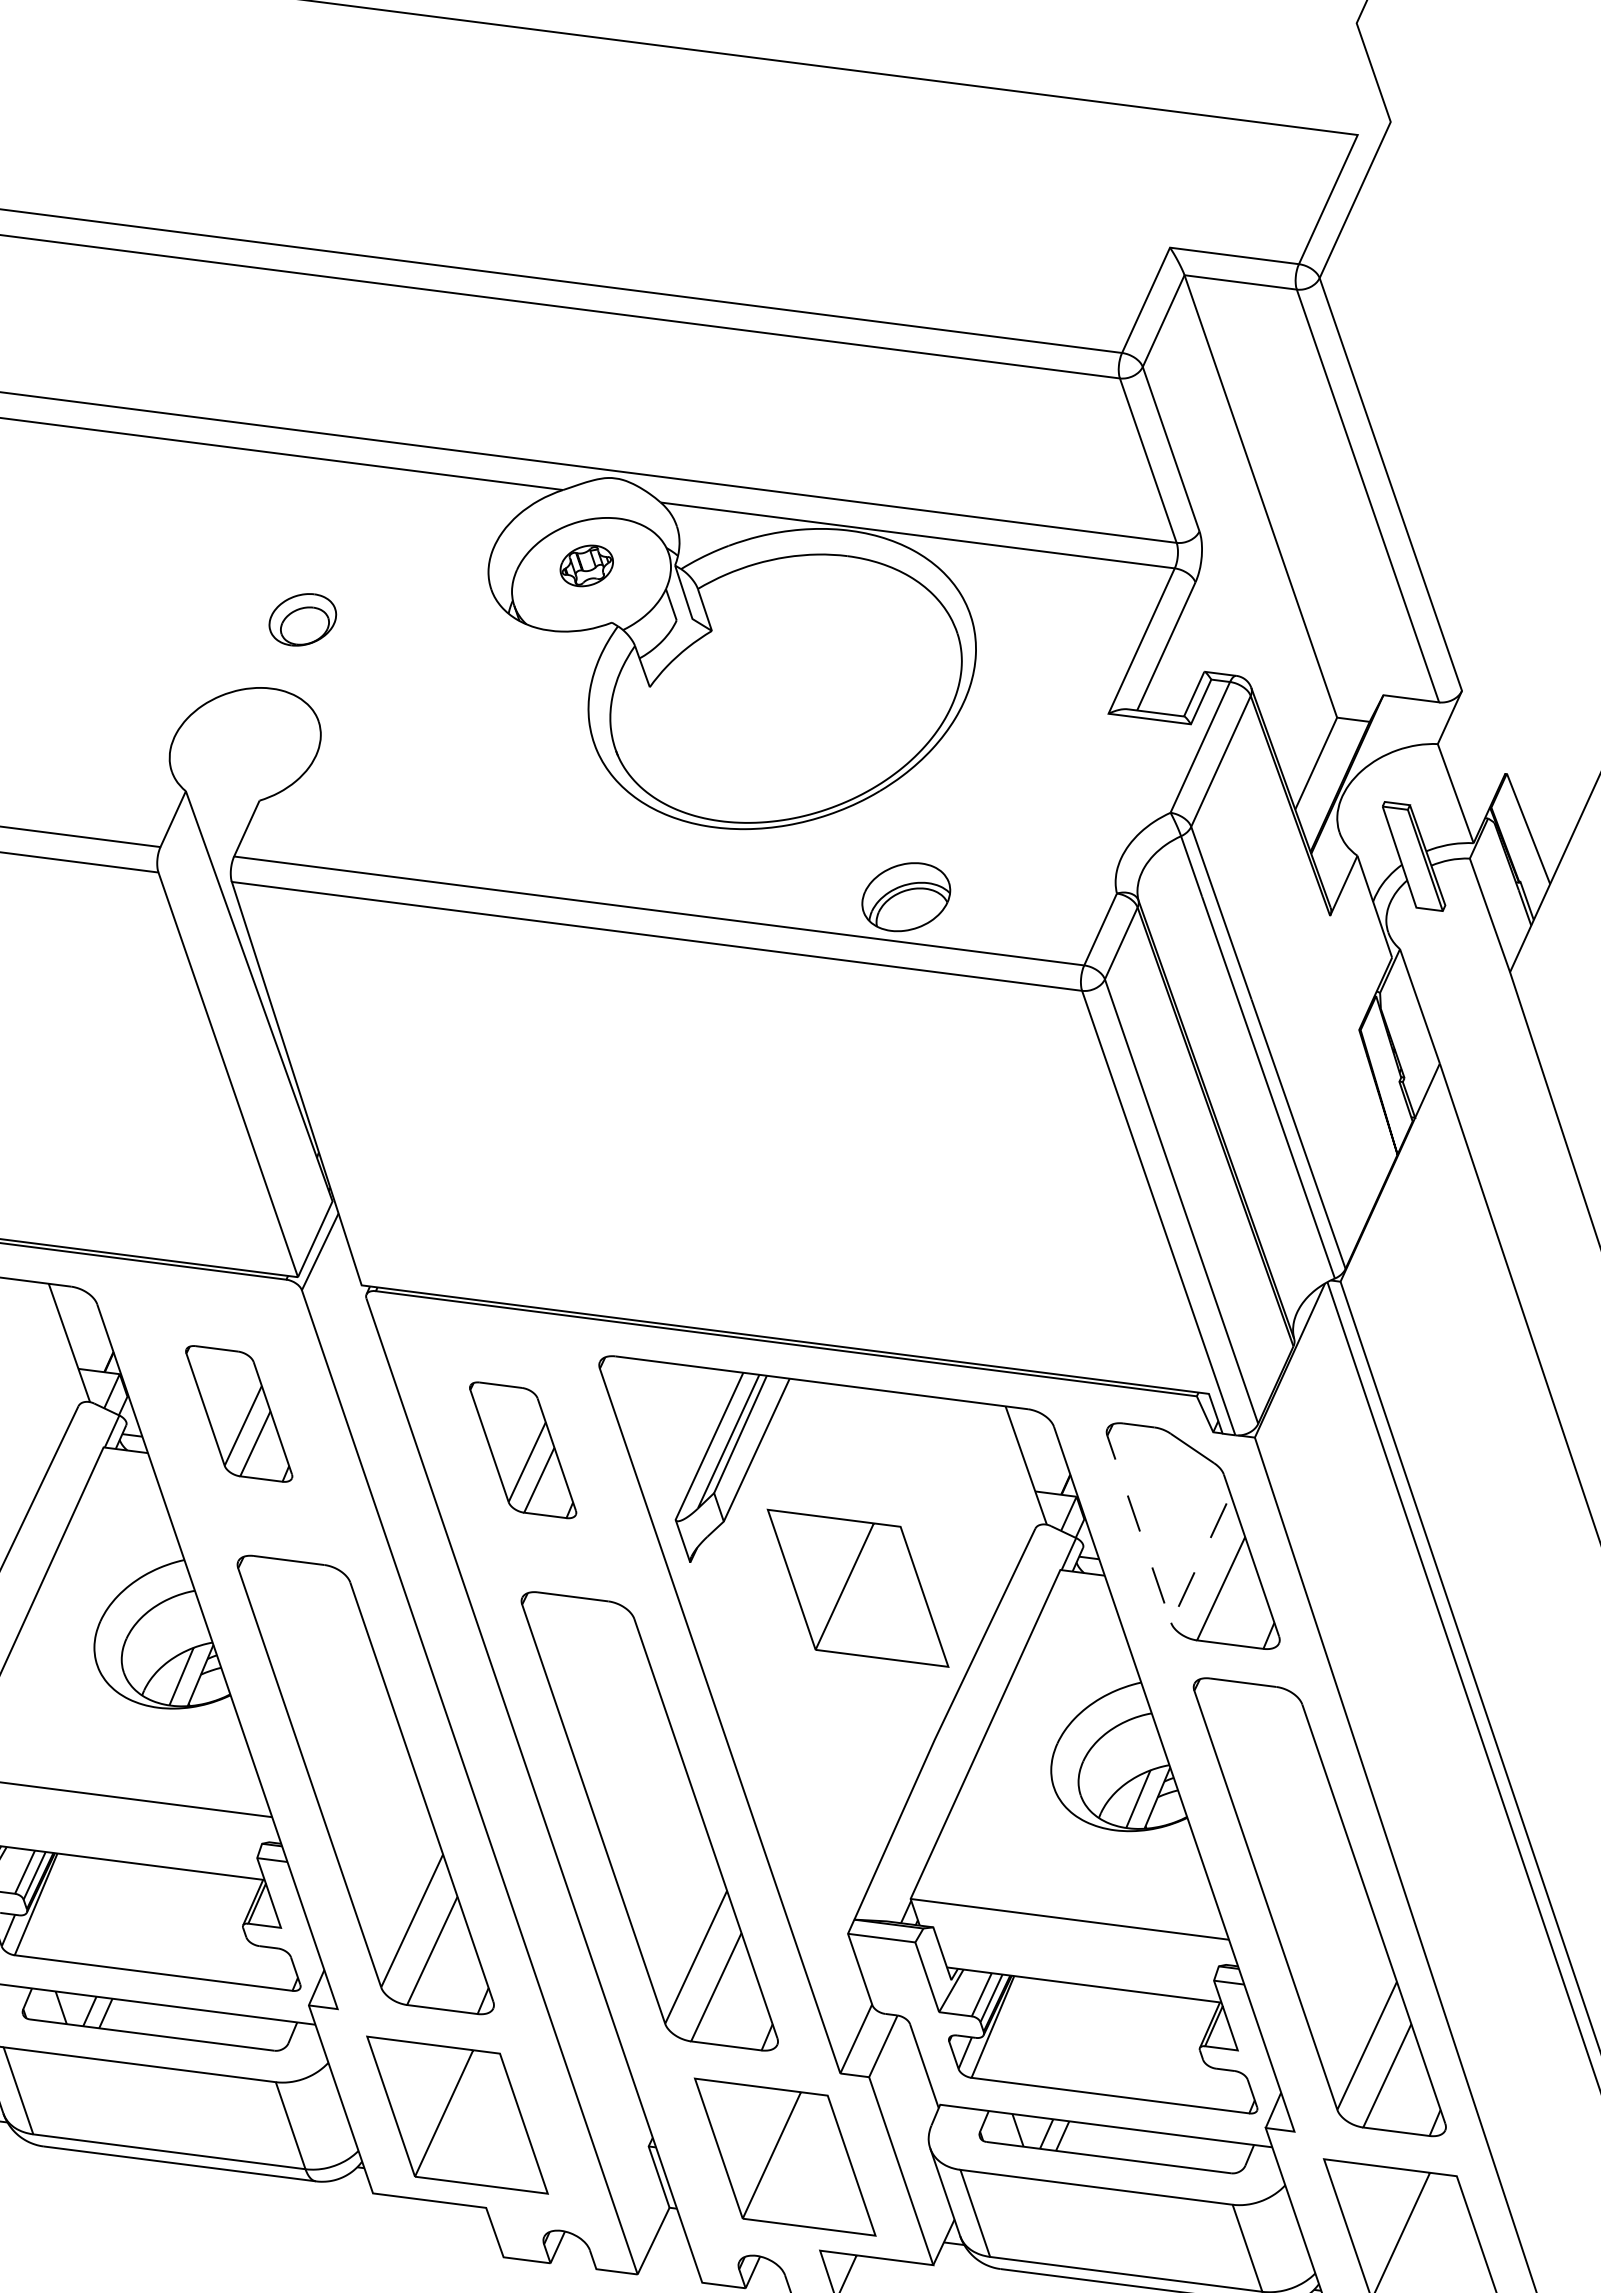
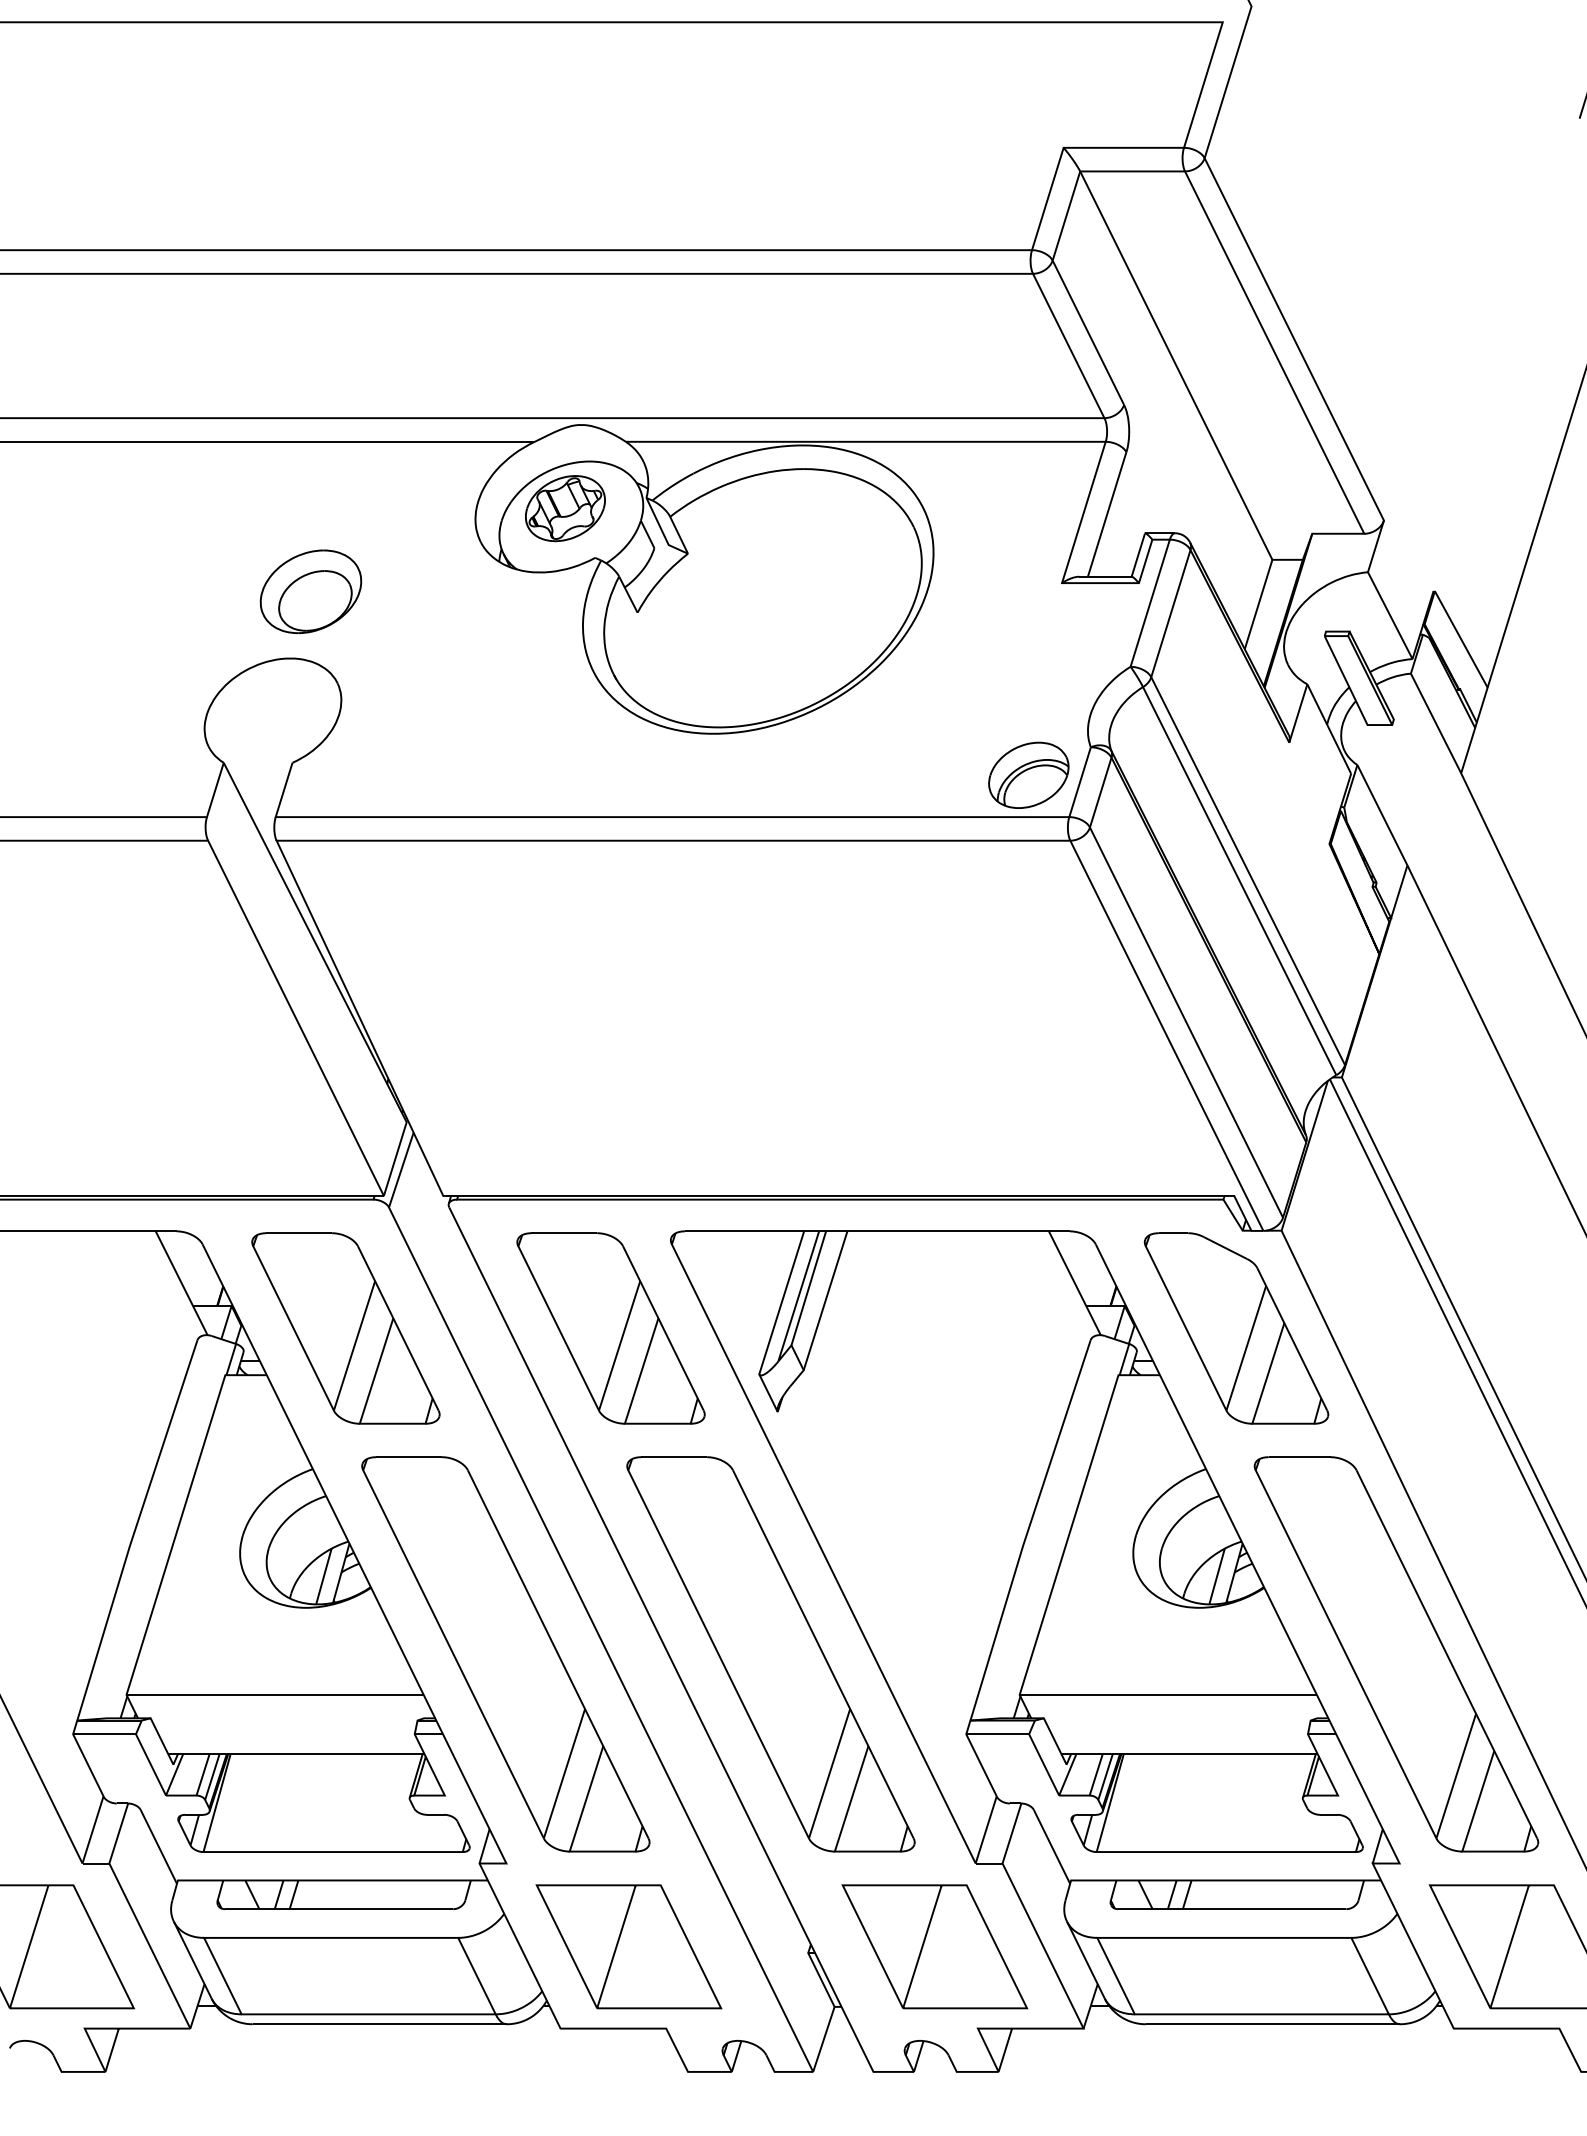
part: (586, 565) -> (565, 508), size x1.67
part: (302, 619) -> (310, 591), size x1.67
part: (906, 896) -> (1028, 774), moved
part: (238, 1413) -> (345, 1328), size x1.67
part: (522, 1450) -> (610, 1328), size x1.67
curve: (847, 1584) -> (924, 1413), removed
line: (1160, 1589) -> (1212, 1381), dashed -> solid

